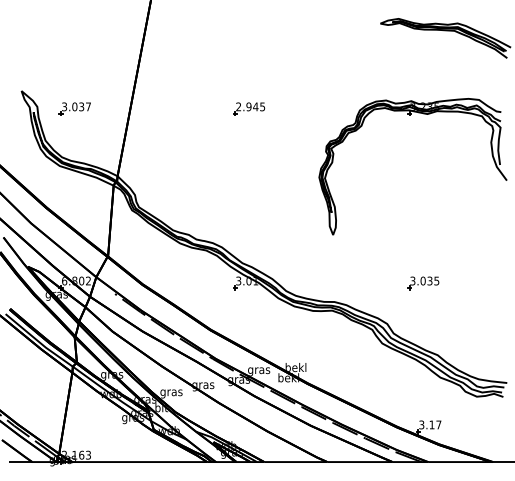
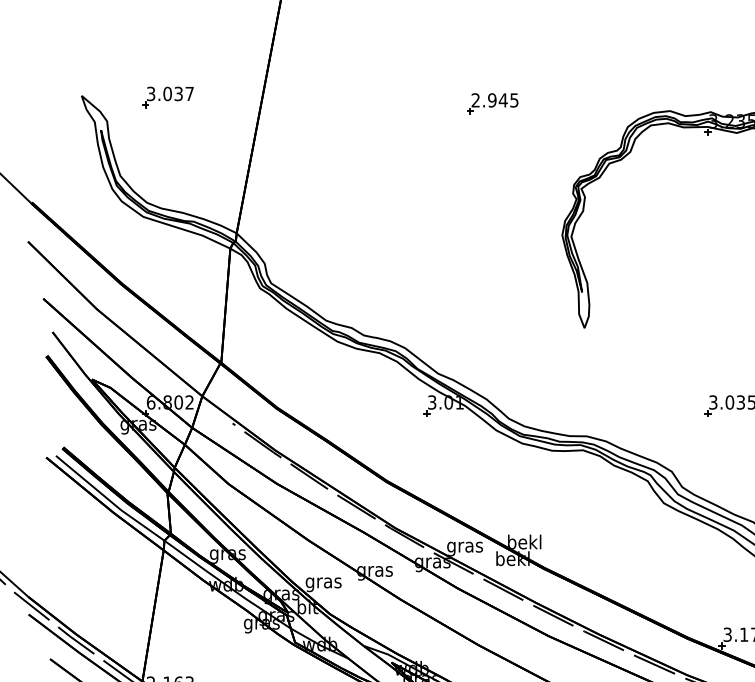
part: (74, 108) -> (167, 96), moved
part: (249, 108) -> (493, 103), moved

